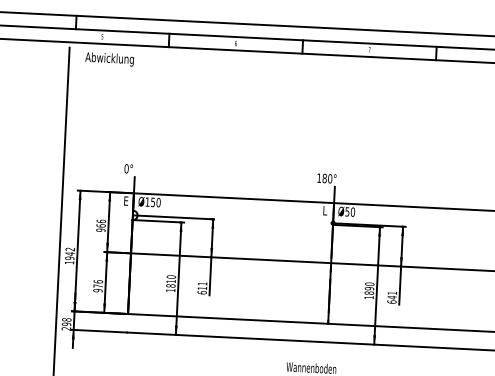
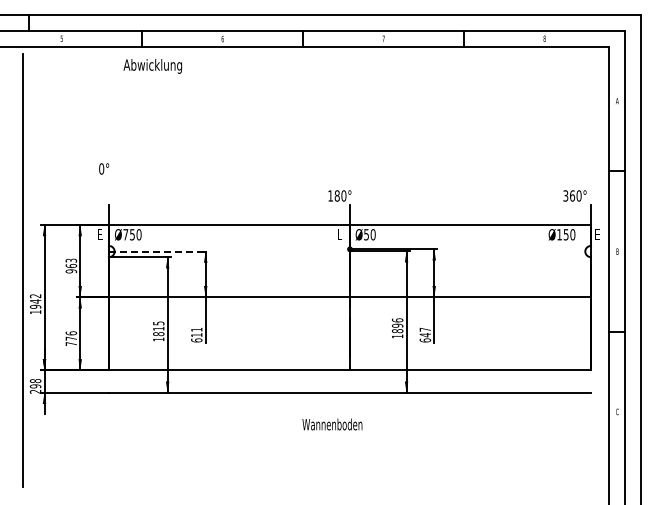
text: (109, 59) -> (152, 66), moved
text: (129, 168) -> (104, 168), moved
text: (147, 201) -> (125, 234), Ø150 -> Ø750
line: (173, 217) -> (157, 251), solid -> dashed
text: (101, 221) -> (71, 260), 966 -> 963
text: (171, 277) -> (158, 323), 1810 -> 1815
text: (369, 284) -> (397, 320), 1890 -> 1896
text: (98, 291) -> (71, 344), 976 -> 776
text: (391, 292) -> (424, 329), 641 -> 647

